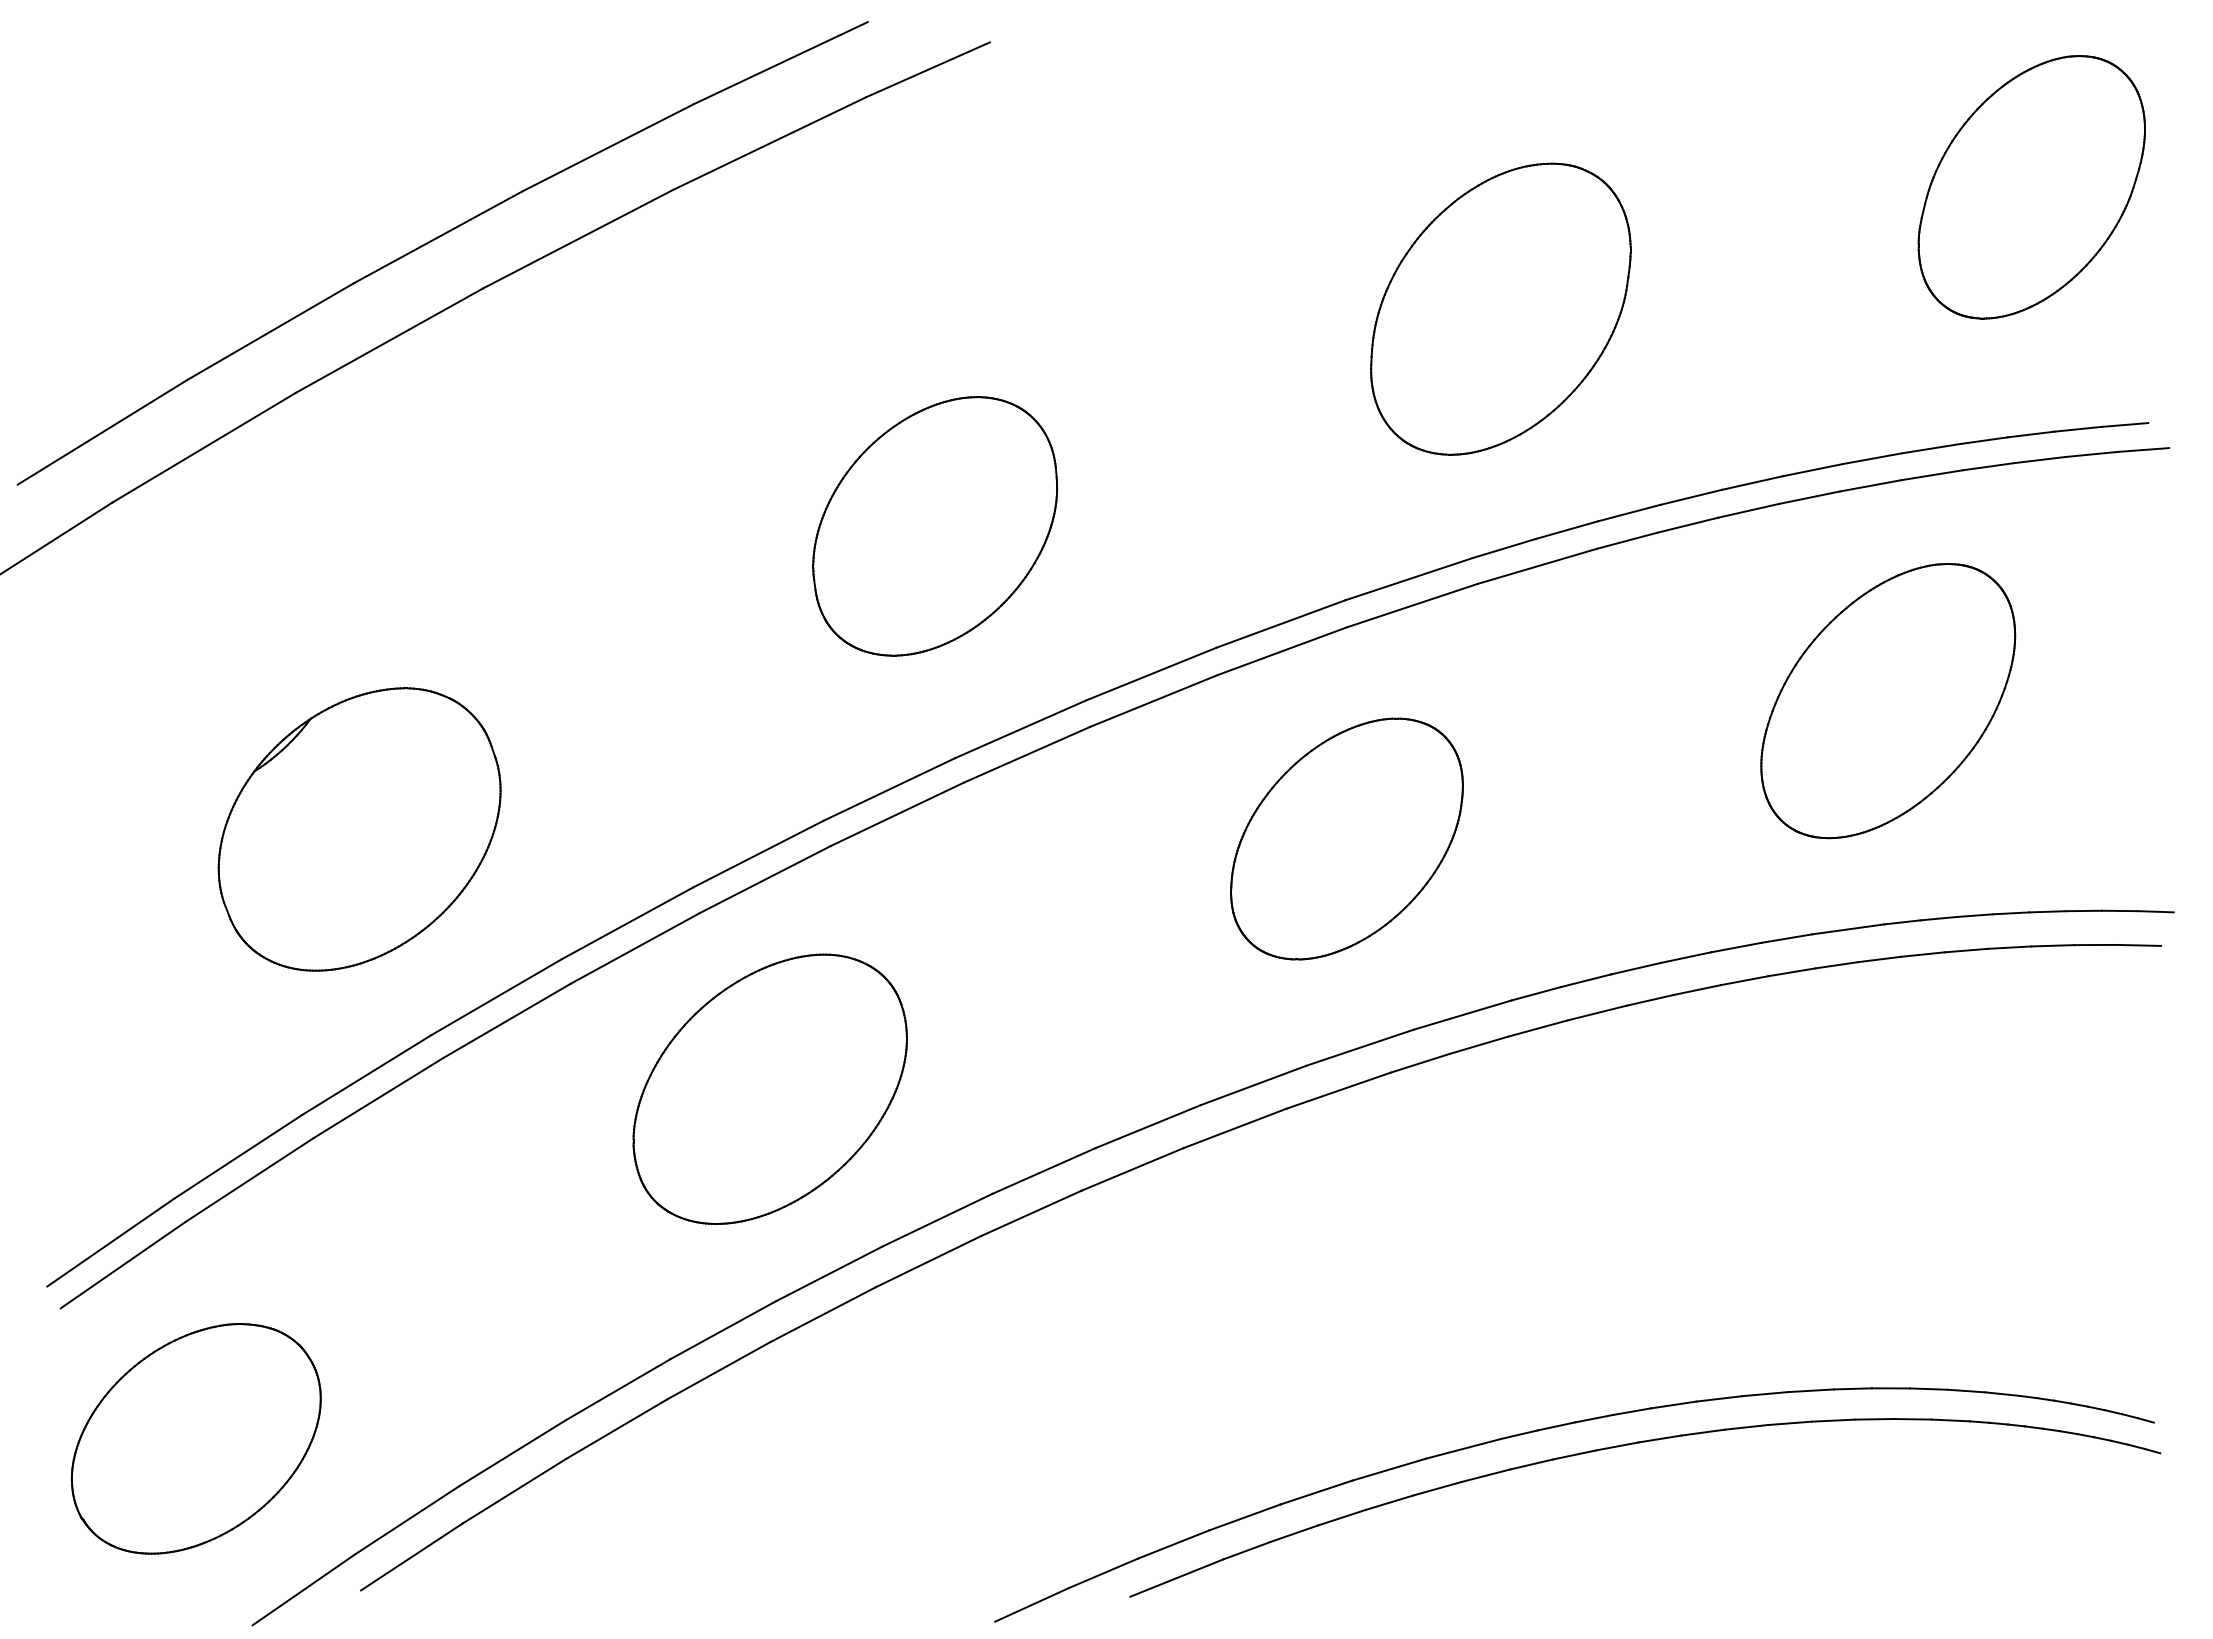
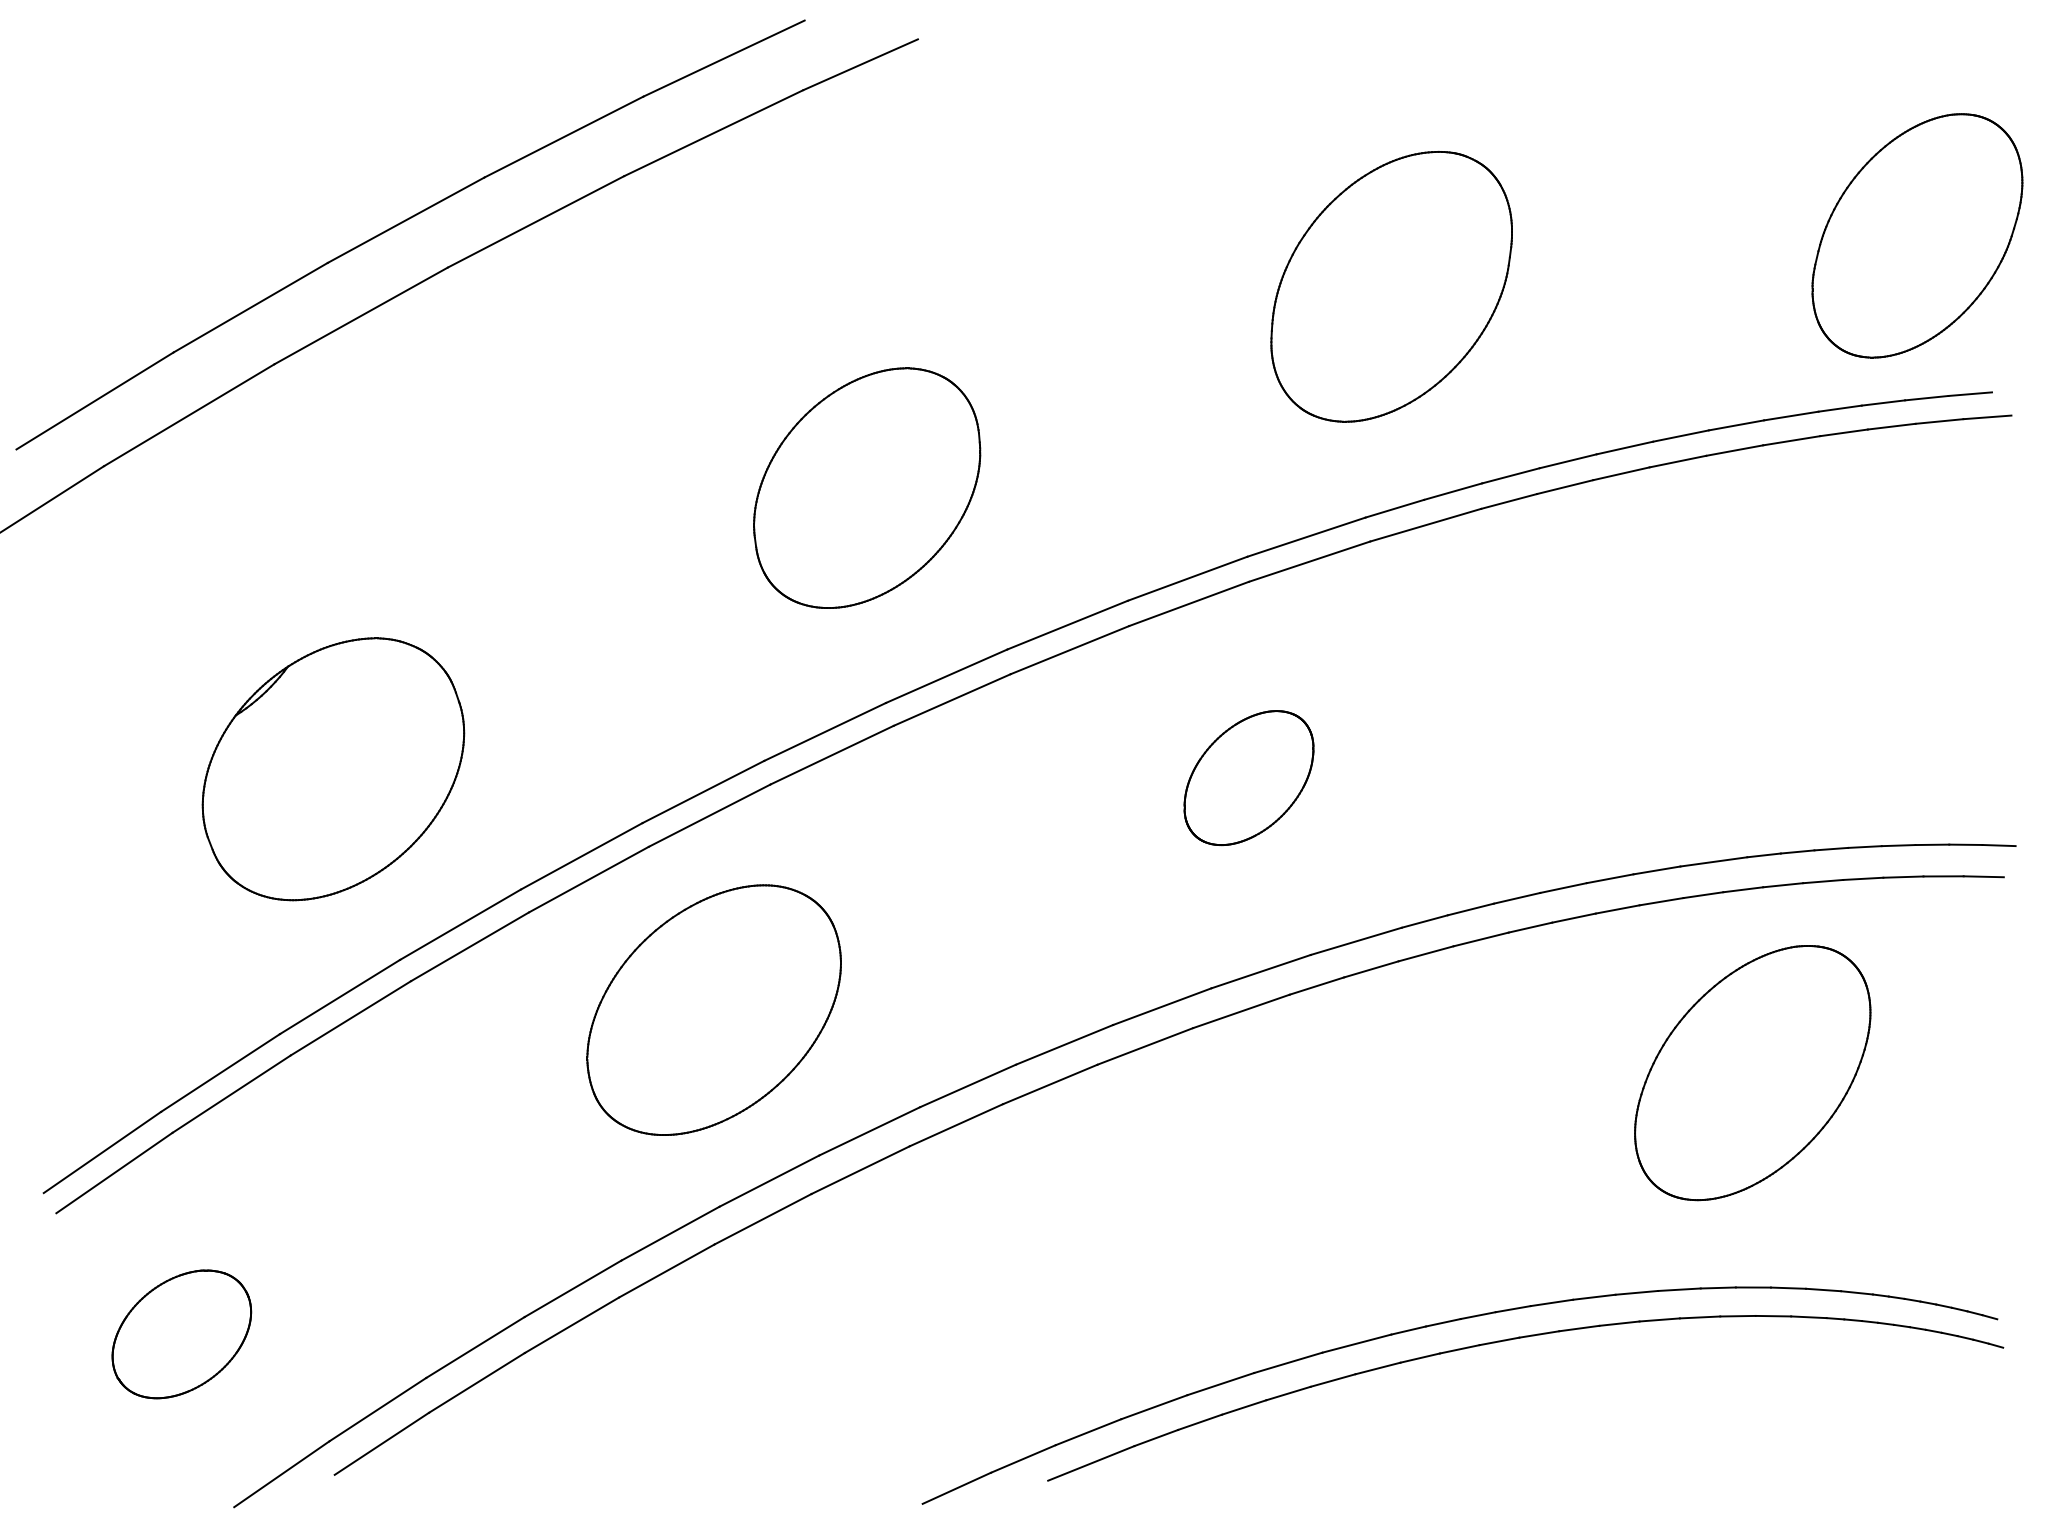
part: (2031, 187) -> (1917, 236), moved
part: (1888, 701) -> (1753, 1073), moved
part: (1346, 838) -> (1248, 777), size x0.6
part: (195, 1438) -> (181, 1333), size x0.6

